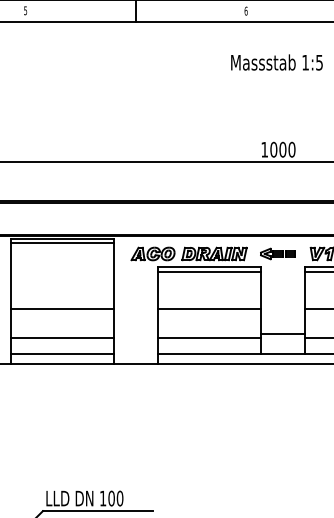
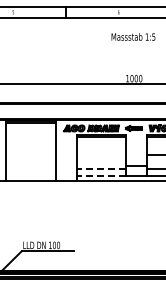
line: (61, 308) -> (30, 154), removed
line: (207, 308) -> (100, 154), removed
line: (61, 337) -> (30, 168), removed
line: (210, 337) -> (101, 168), solid -> dashed
line: (61, 354) -> (30, 176), removed
line: (210, 354) -> (101, 176), solid -> dashed

